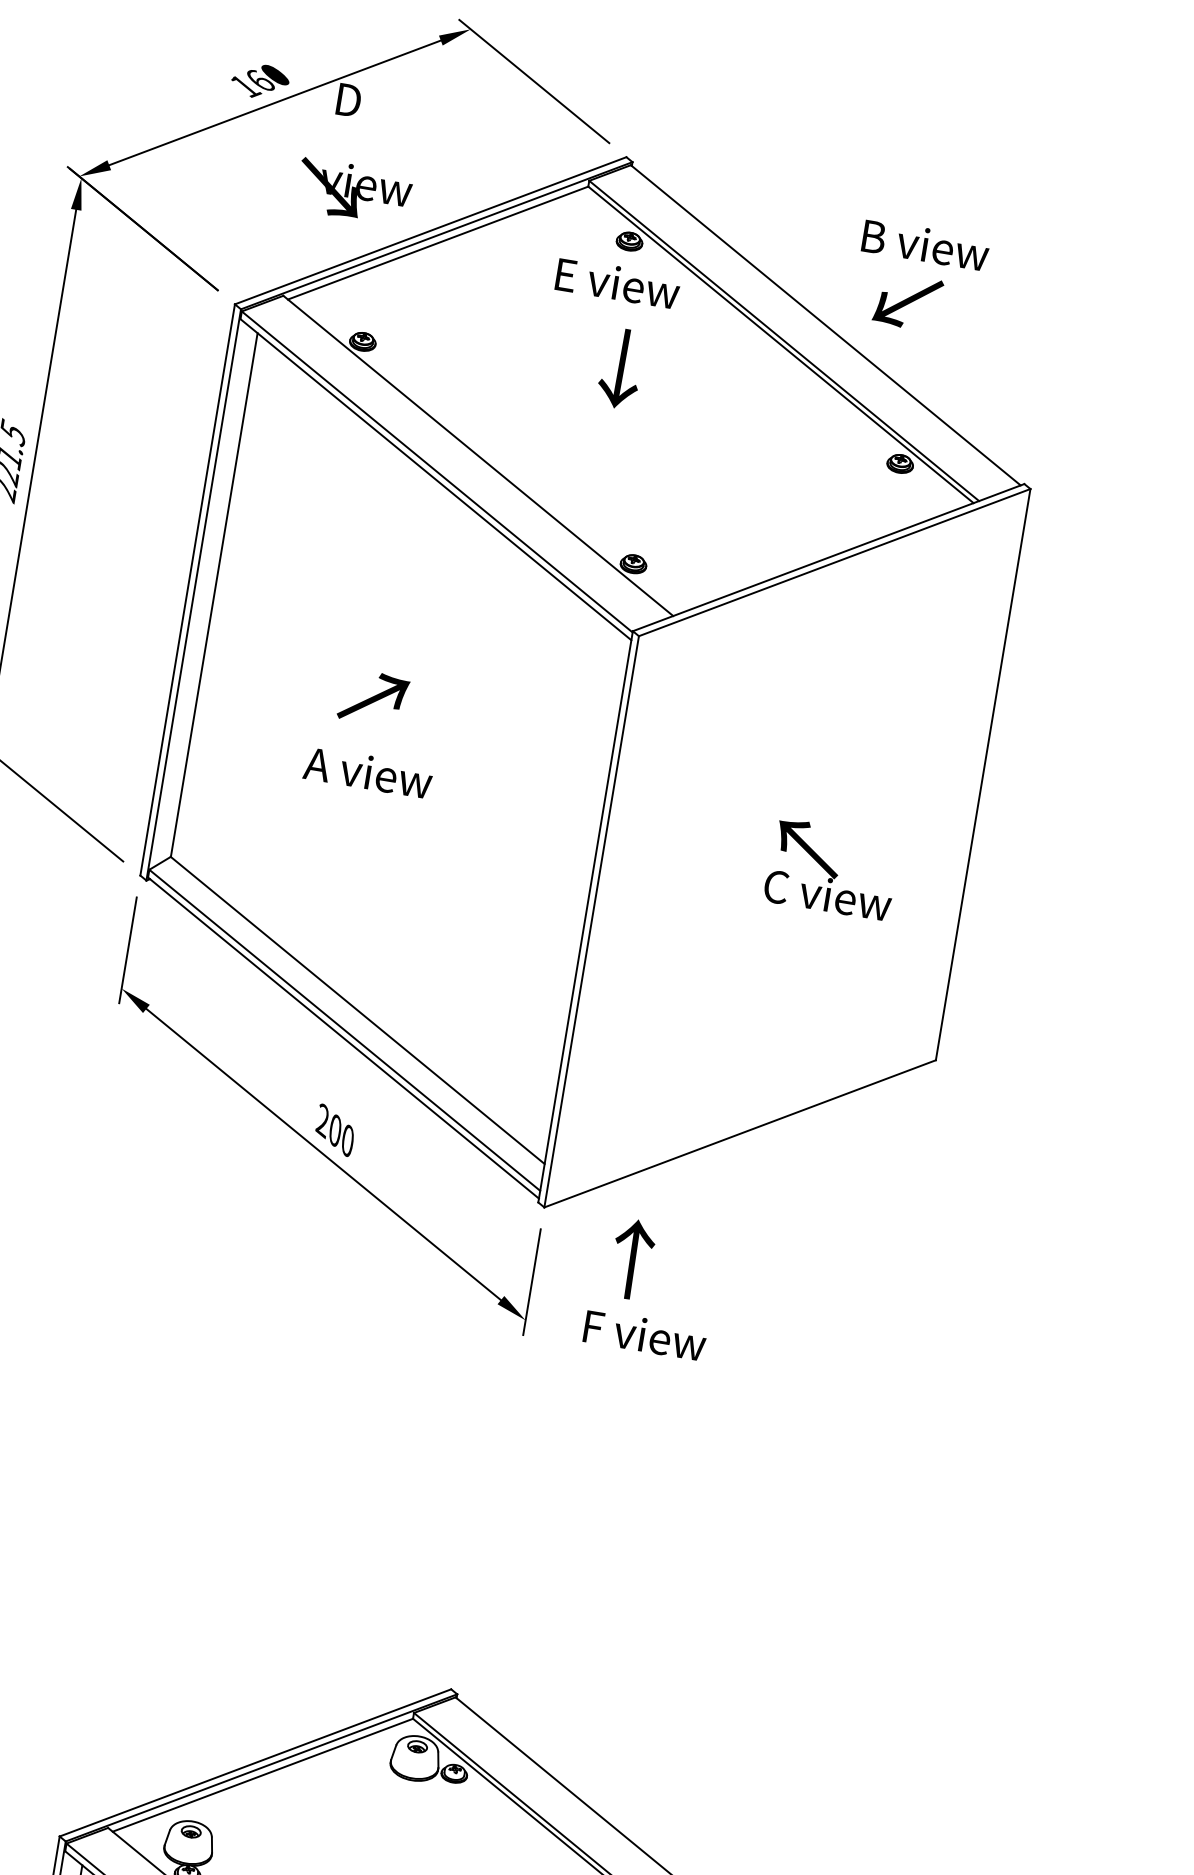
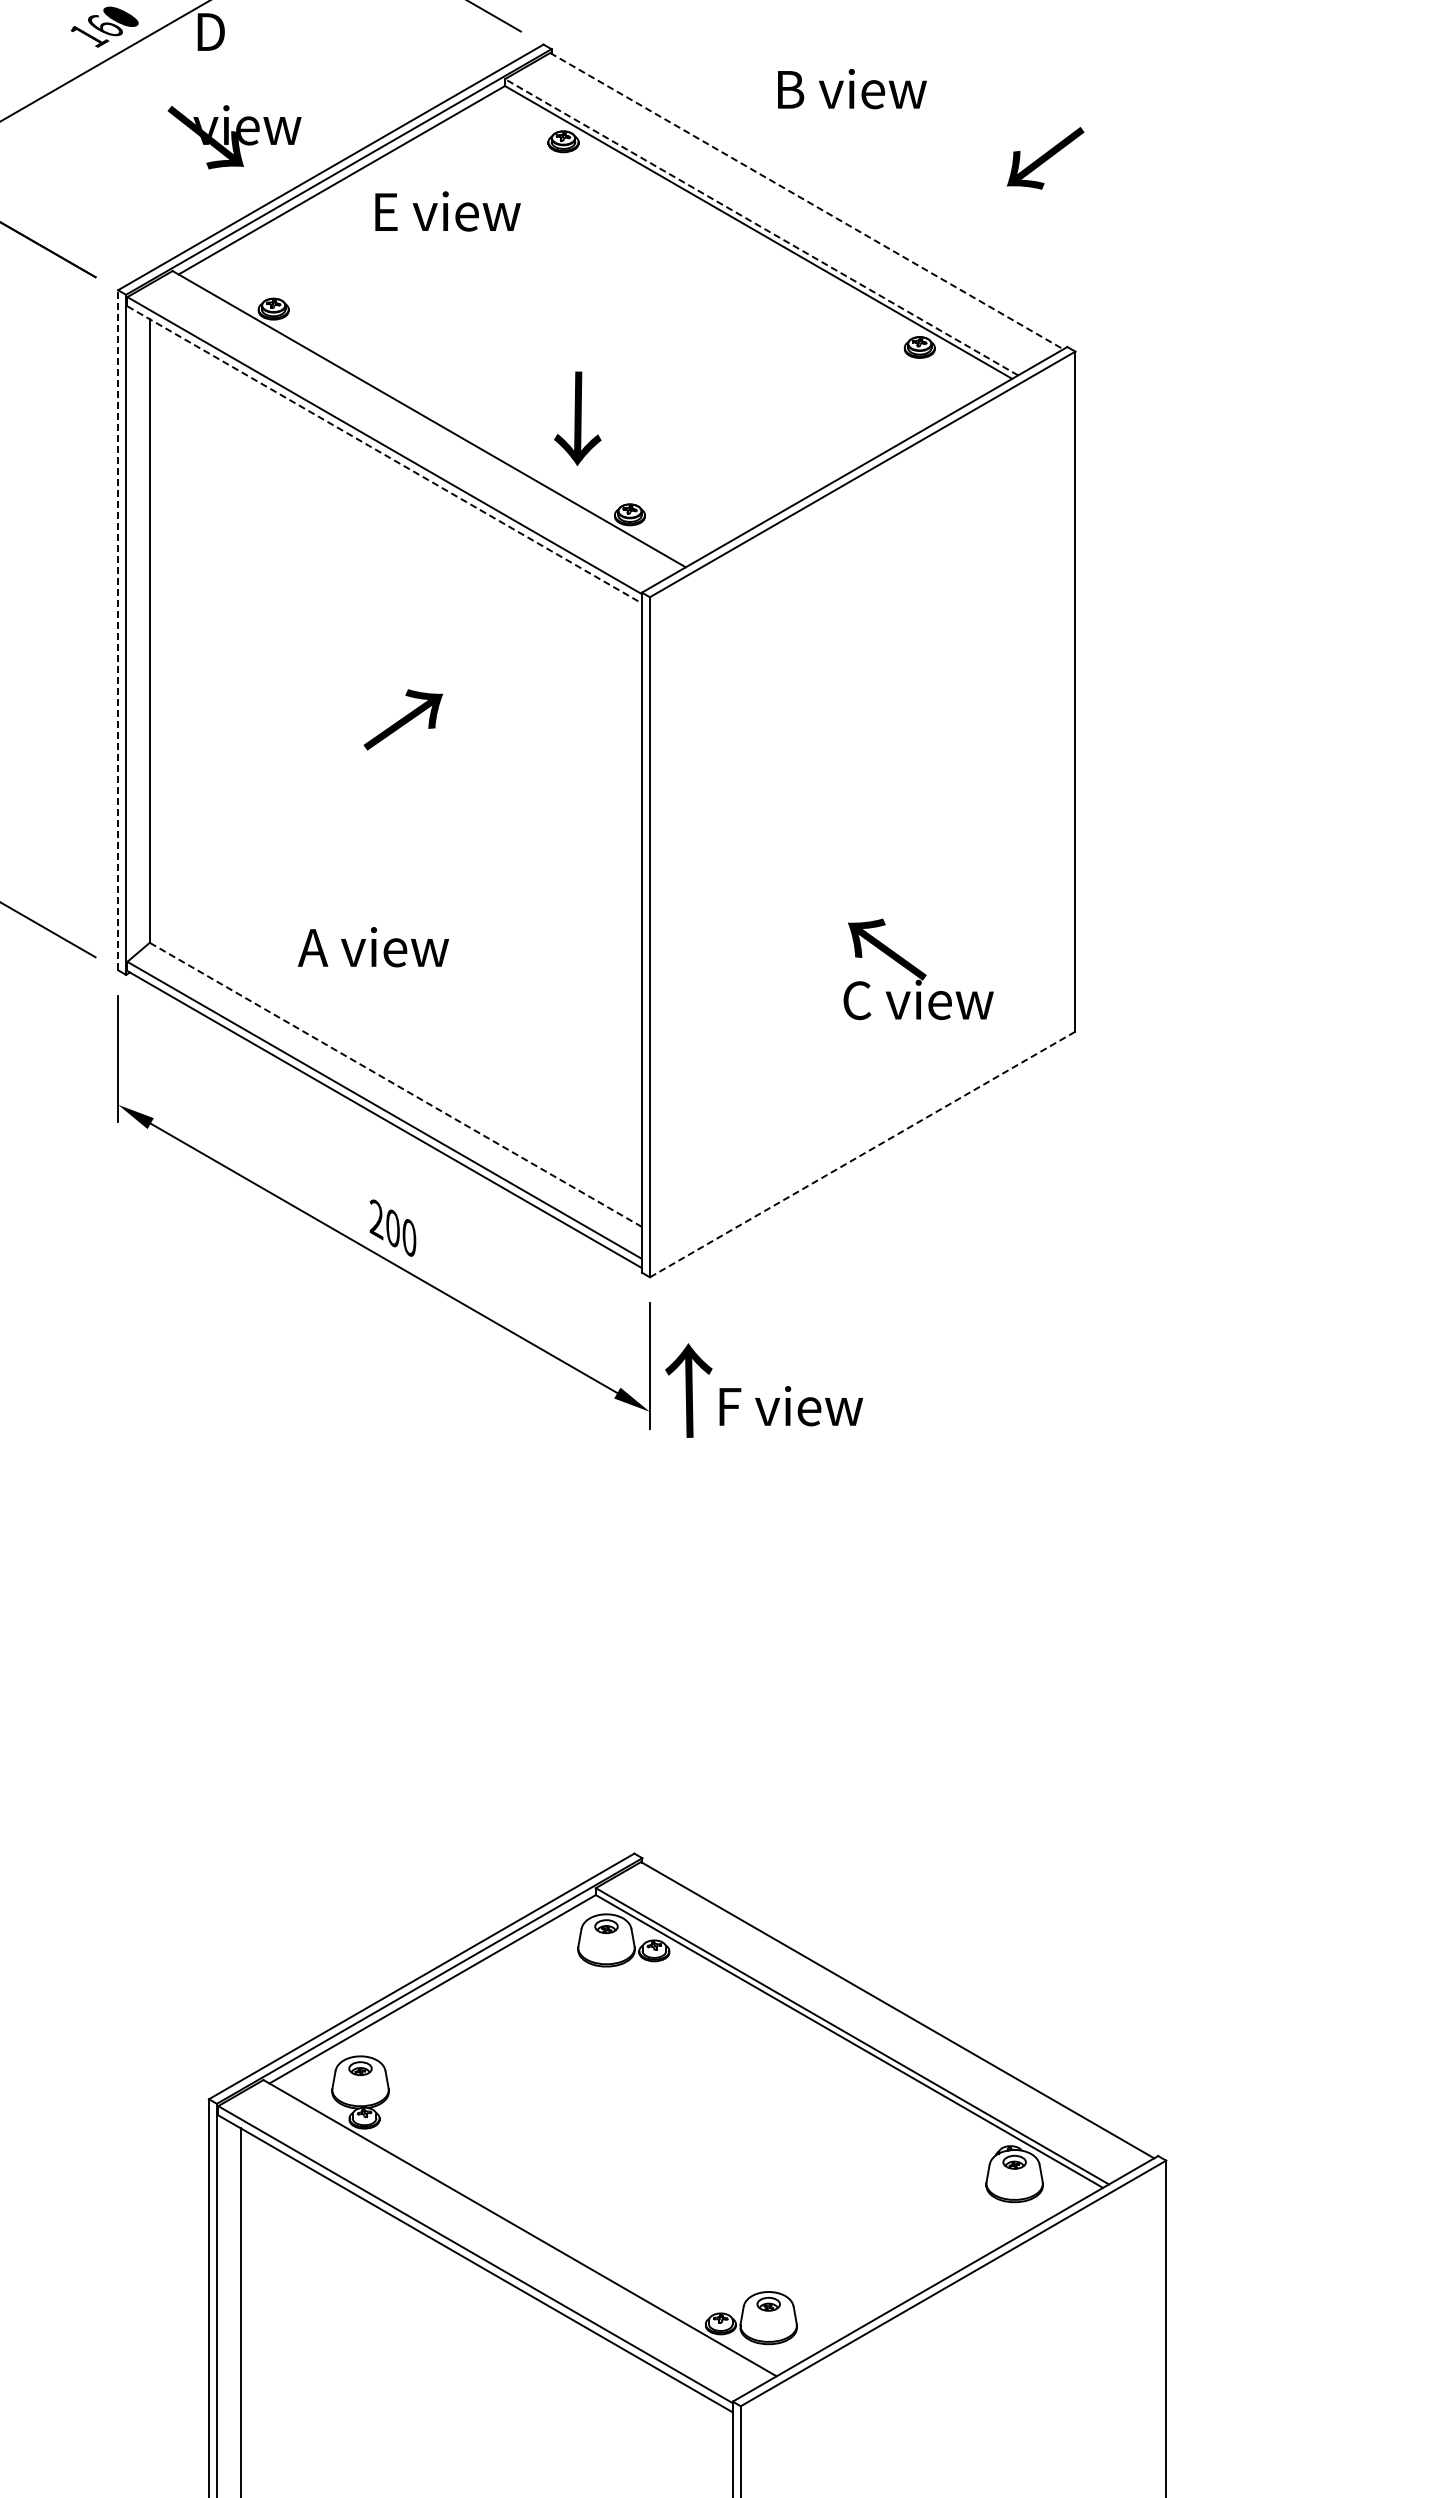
text: (925, 245) -> (852, 89), moved
text: (617, 283) -> (447, 211), moved
text: (907, 302) -> (1045, 158), moved
line: (826, 325) -> (807, 201), solid -> dashed
line: (784, 341) -> (761, 227), solid -> dashed
text: (620, 368) -> (577, 418), moved
line: (436, 480) -> (385, 455), solid -> dashed
line: (188, 589) -> (118, 629), solid -> dashed
text: (372, 697) -> (402, 719), moved
text: (367, 772) -> (372, 947), moved
text: (832, 869) -> (918, 969), moved
line: (357, 1010) -> (395, 1084), solid -> dashed
line: (740, 1133) -> (862, 1154), solid -> dashed
text: (632, 1259) -> (688, 1390), moved

